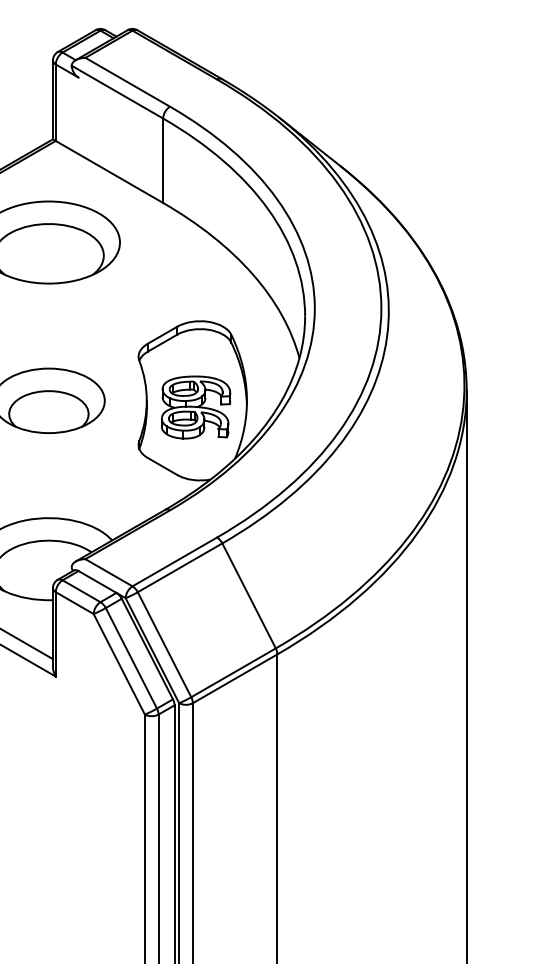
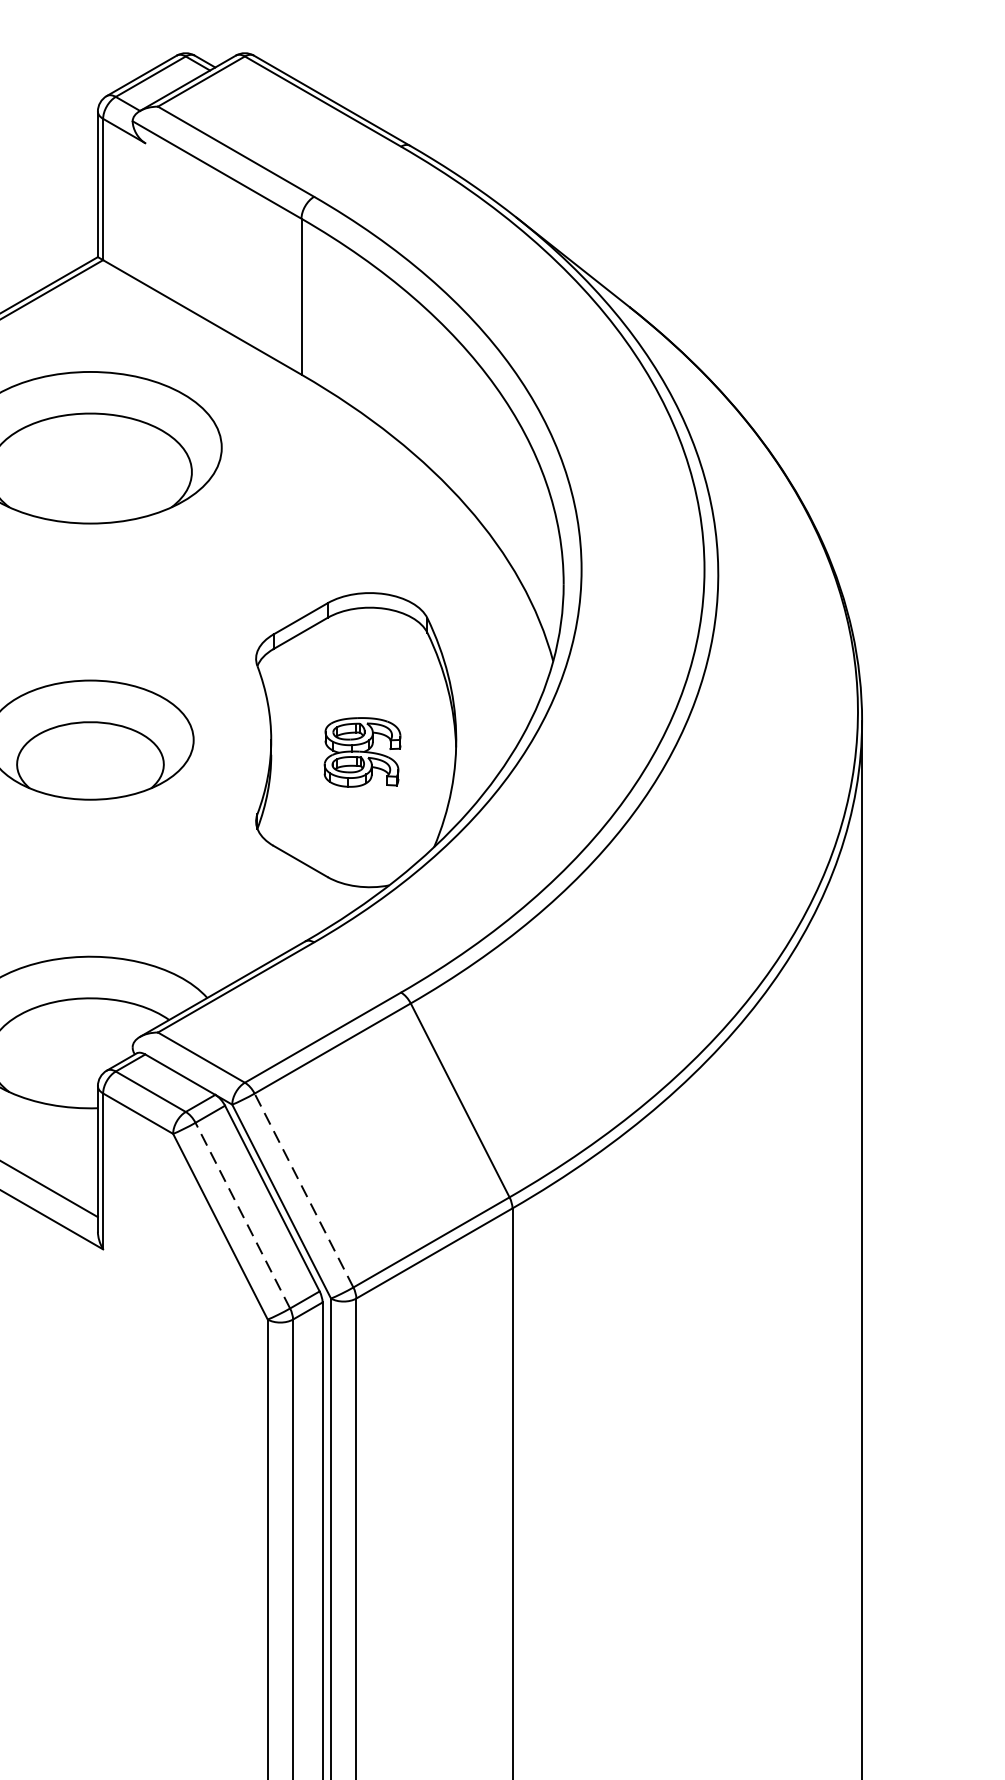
part: (196, 407) -> (363, 752), size x0.6
line: (164, 644) -> (303, 1190), solid -> dashed
line: (131, 657) -> (243, 1214), solid -> dashed

